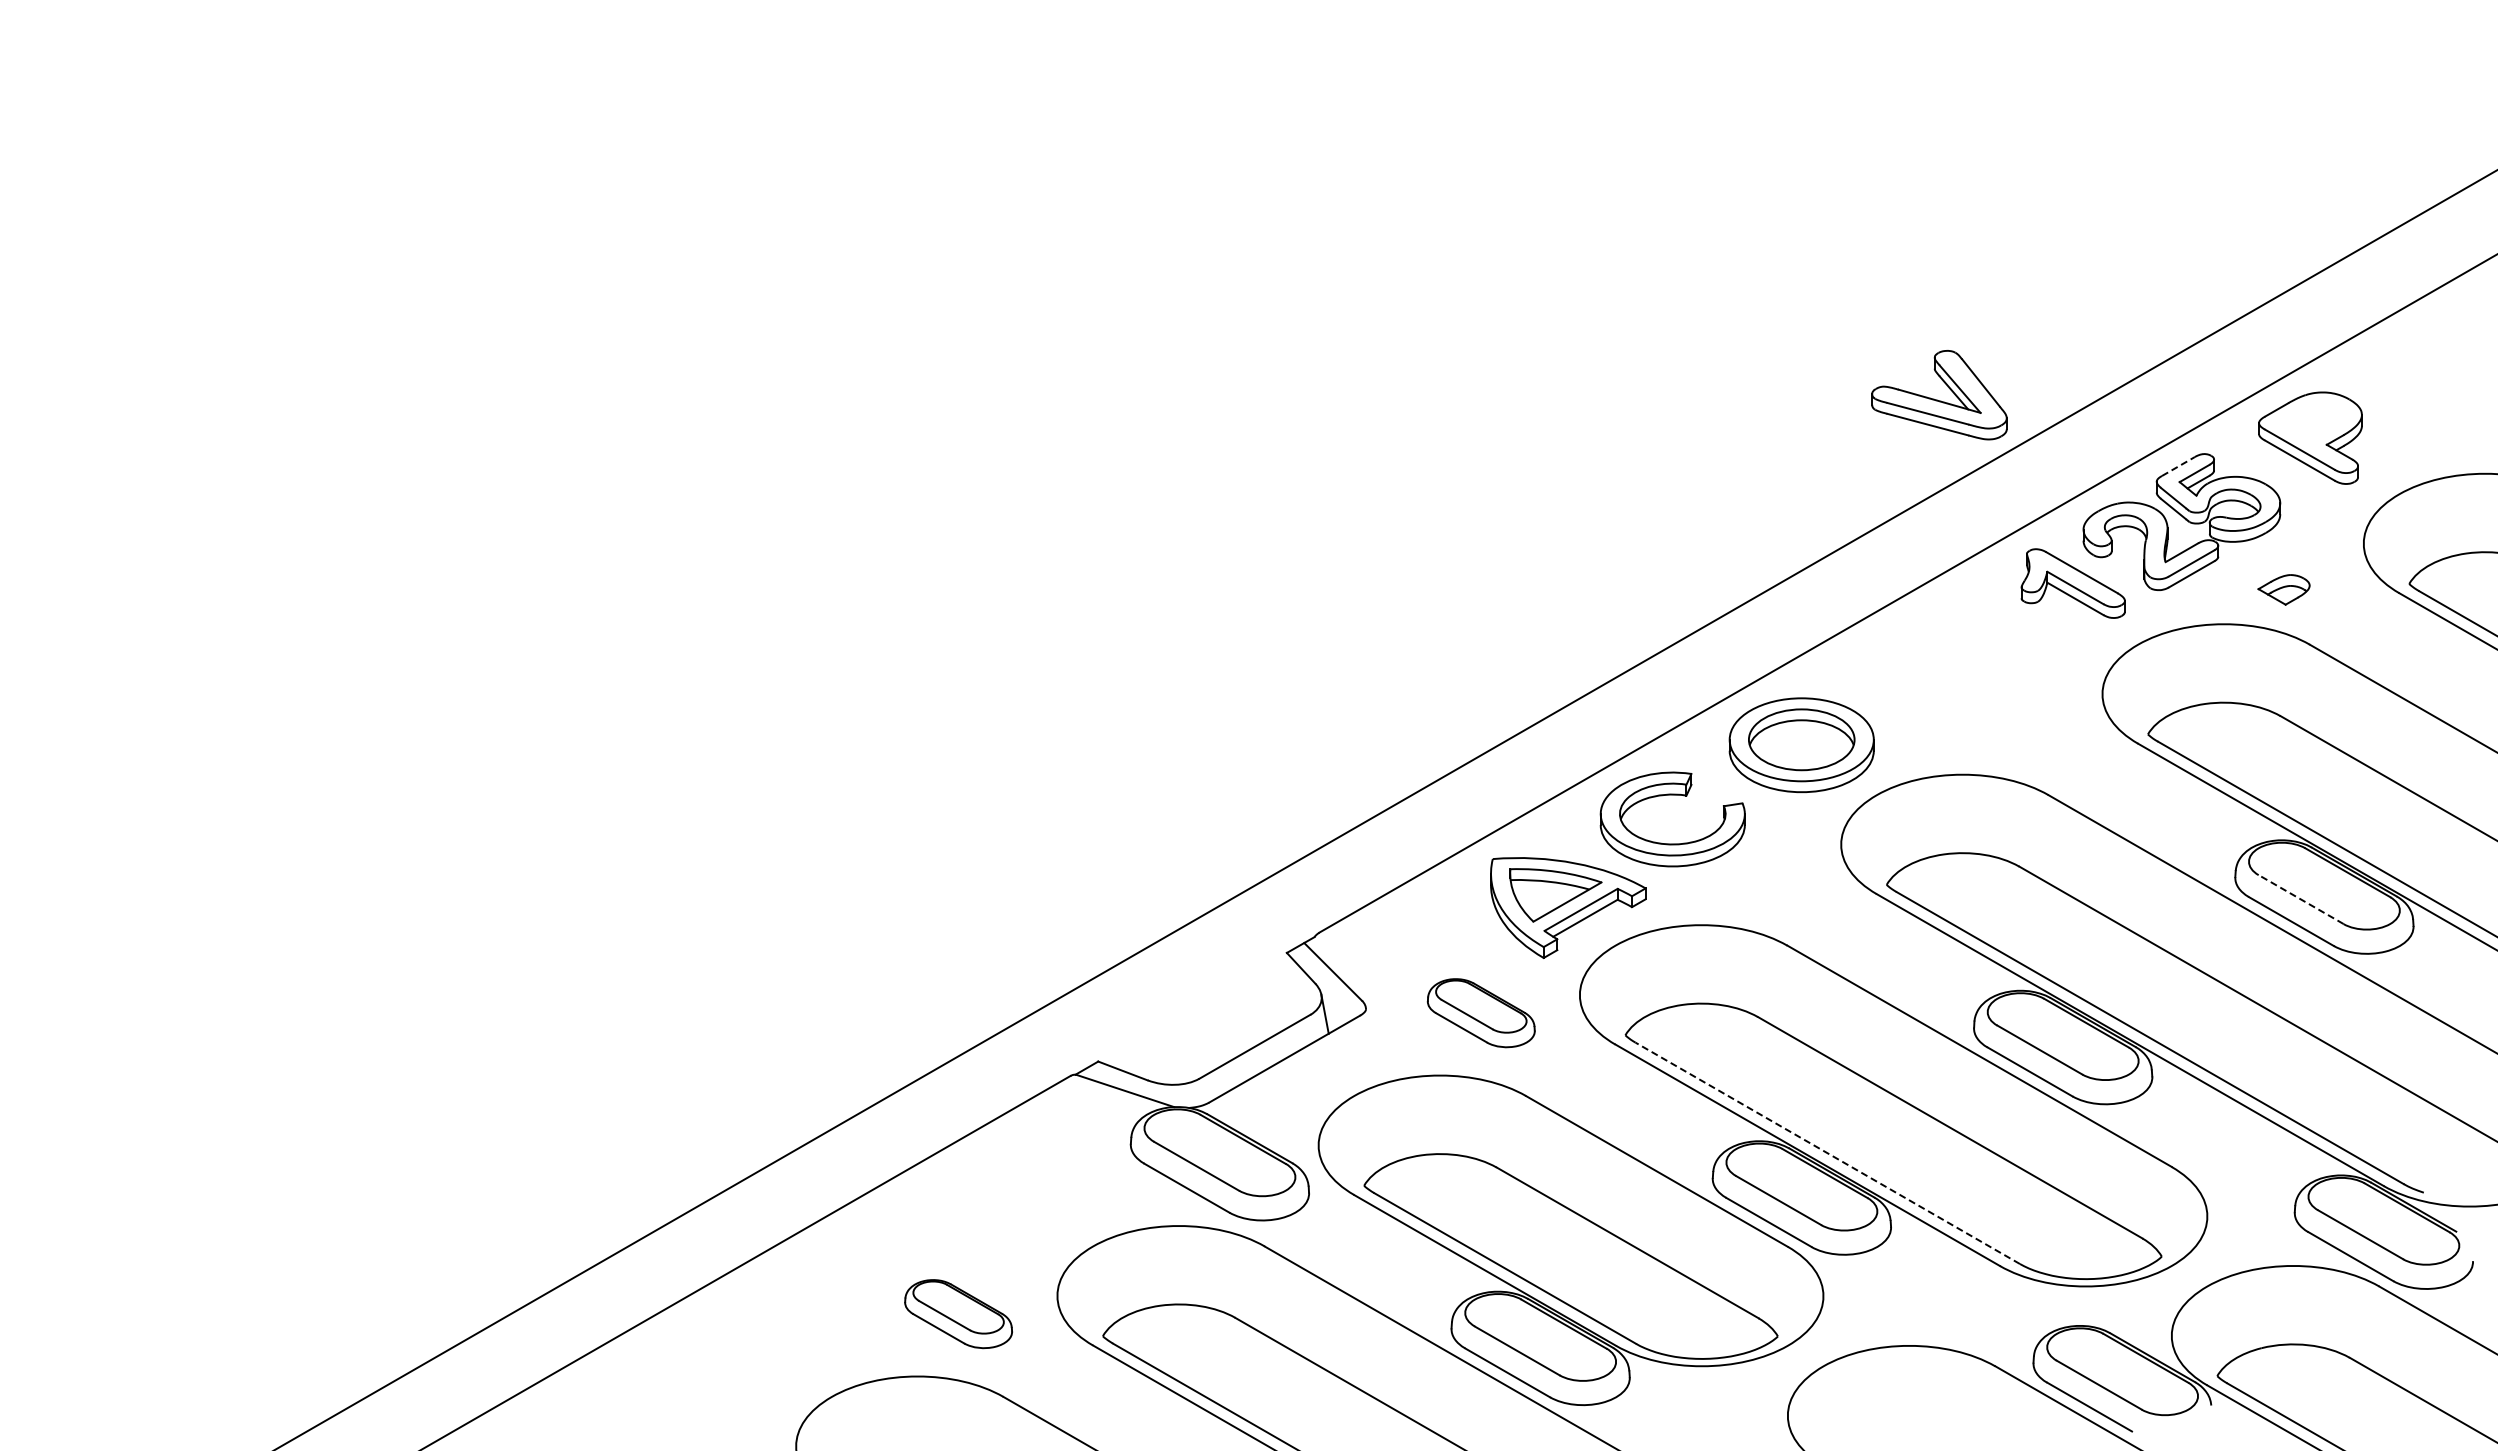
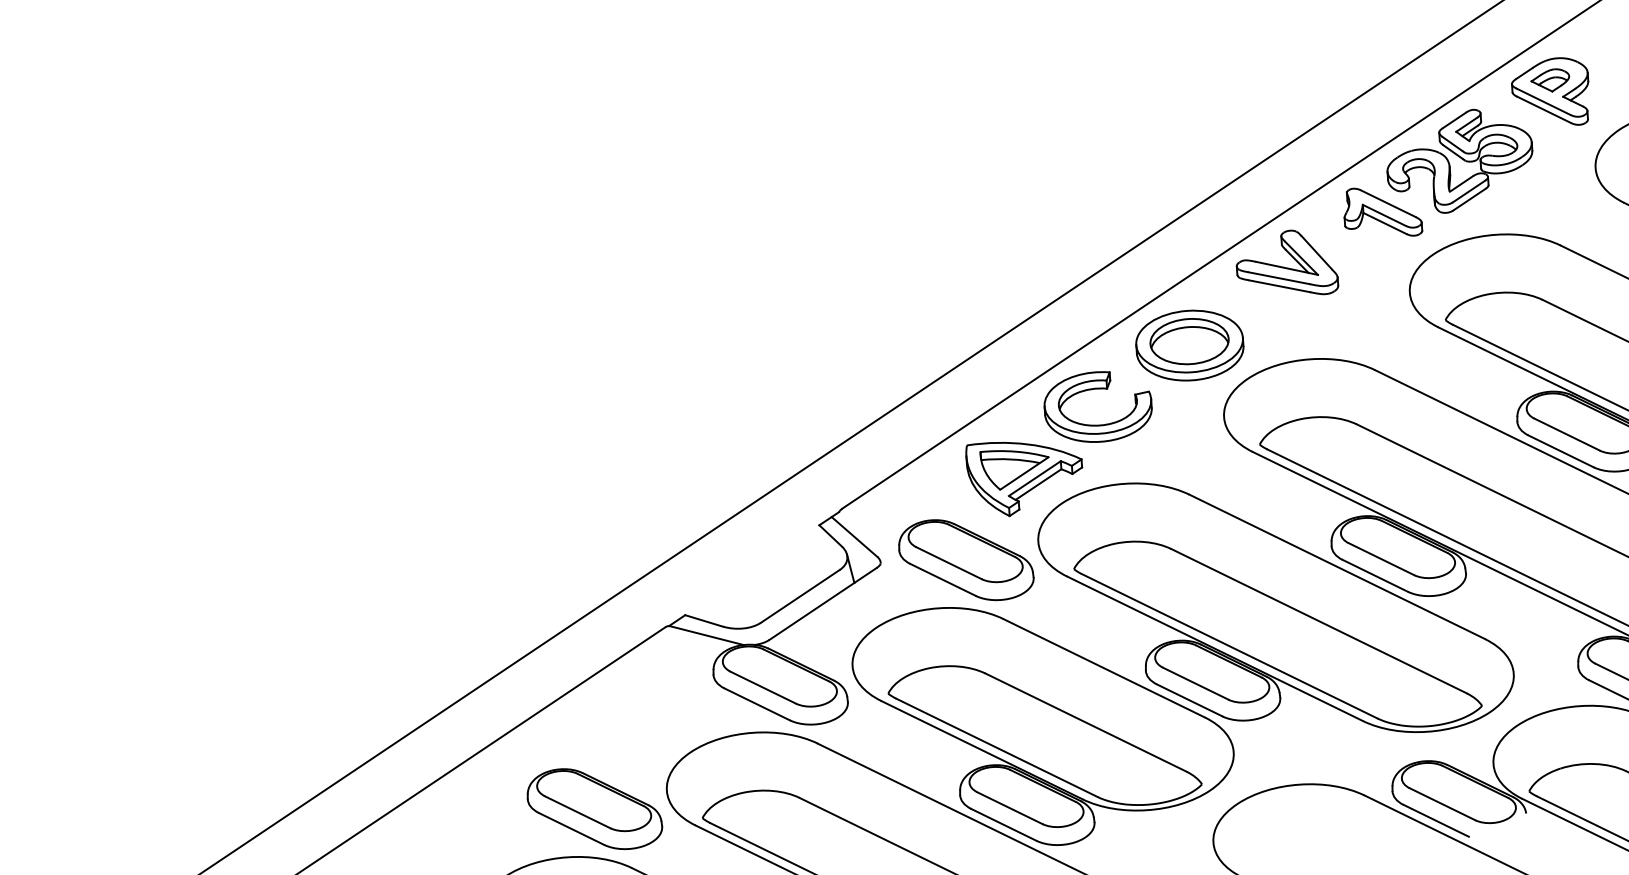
part: (1939, 395) -> (1286, 264), moved
line: (2178, 466) -> (1454, 120), dashed -> solid
part: (2283, 589) -> (1549, 80), moved
line: (2301, 899) -> (1567, 434), dashed -> solid
part: (1481, 1012) -> (966, 559), size x1.67
line: (1827, 1153) -> (1229, 646), dashed -> solid
part: (958, 1313) -> (594, 808), size x1.67

